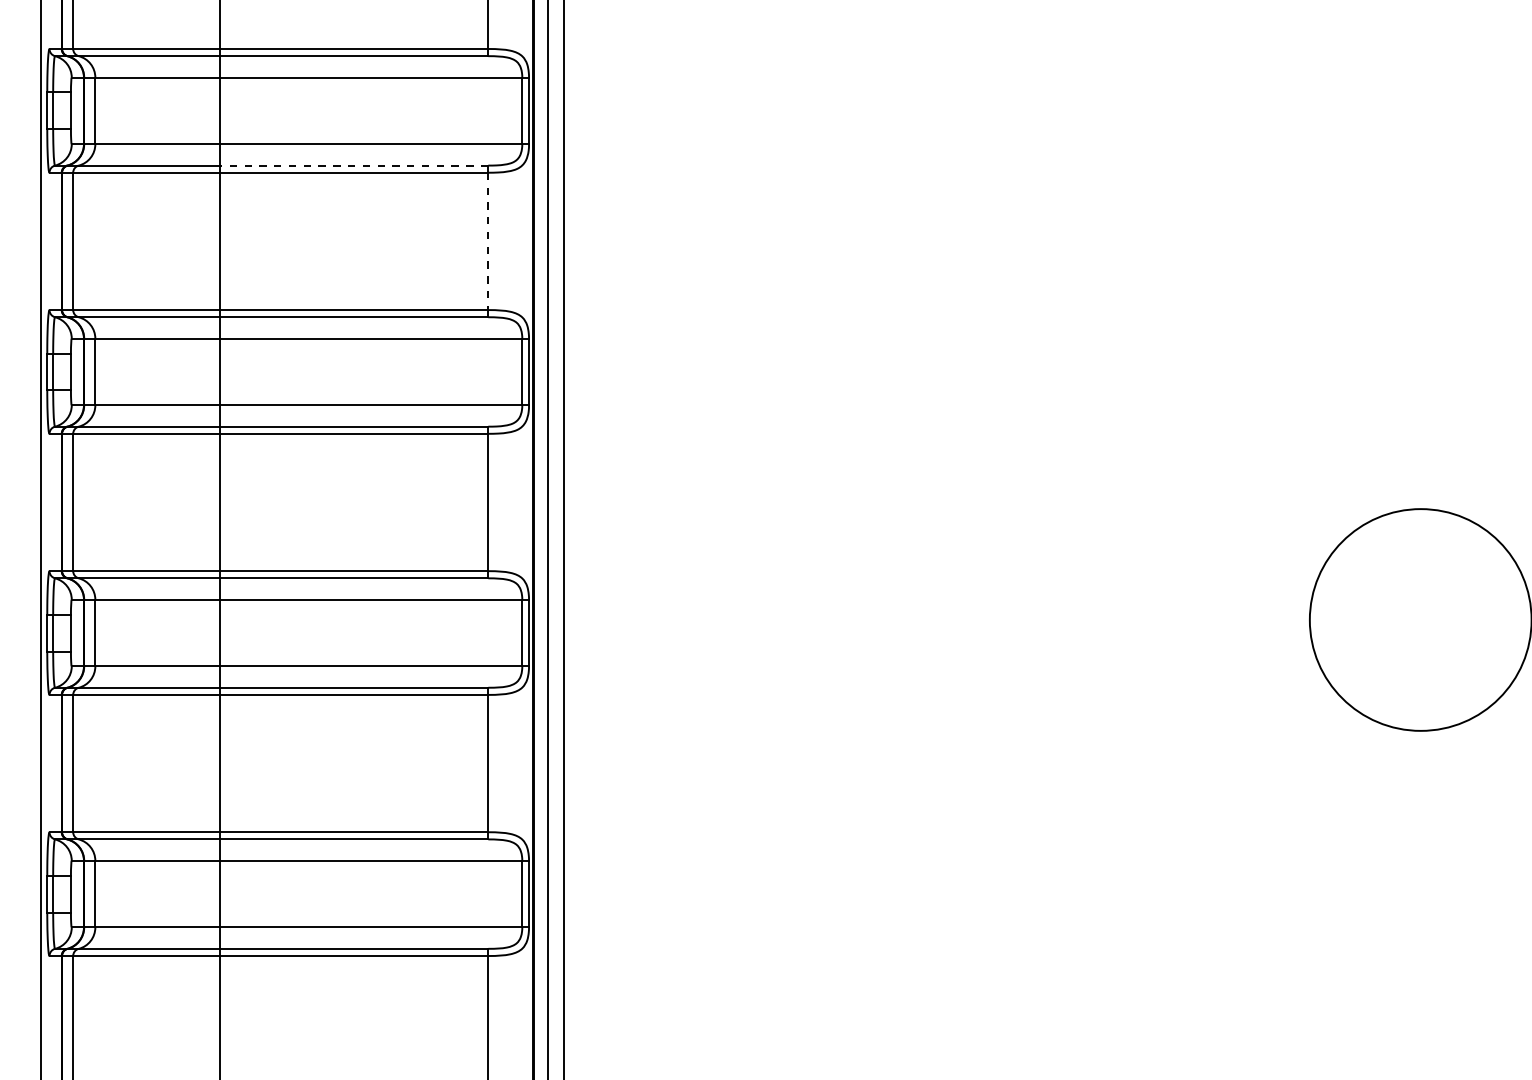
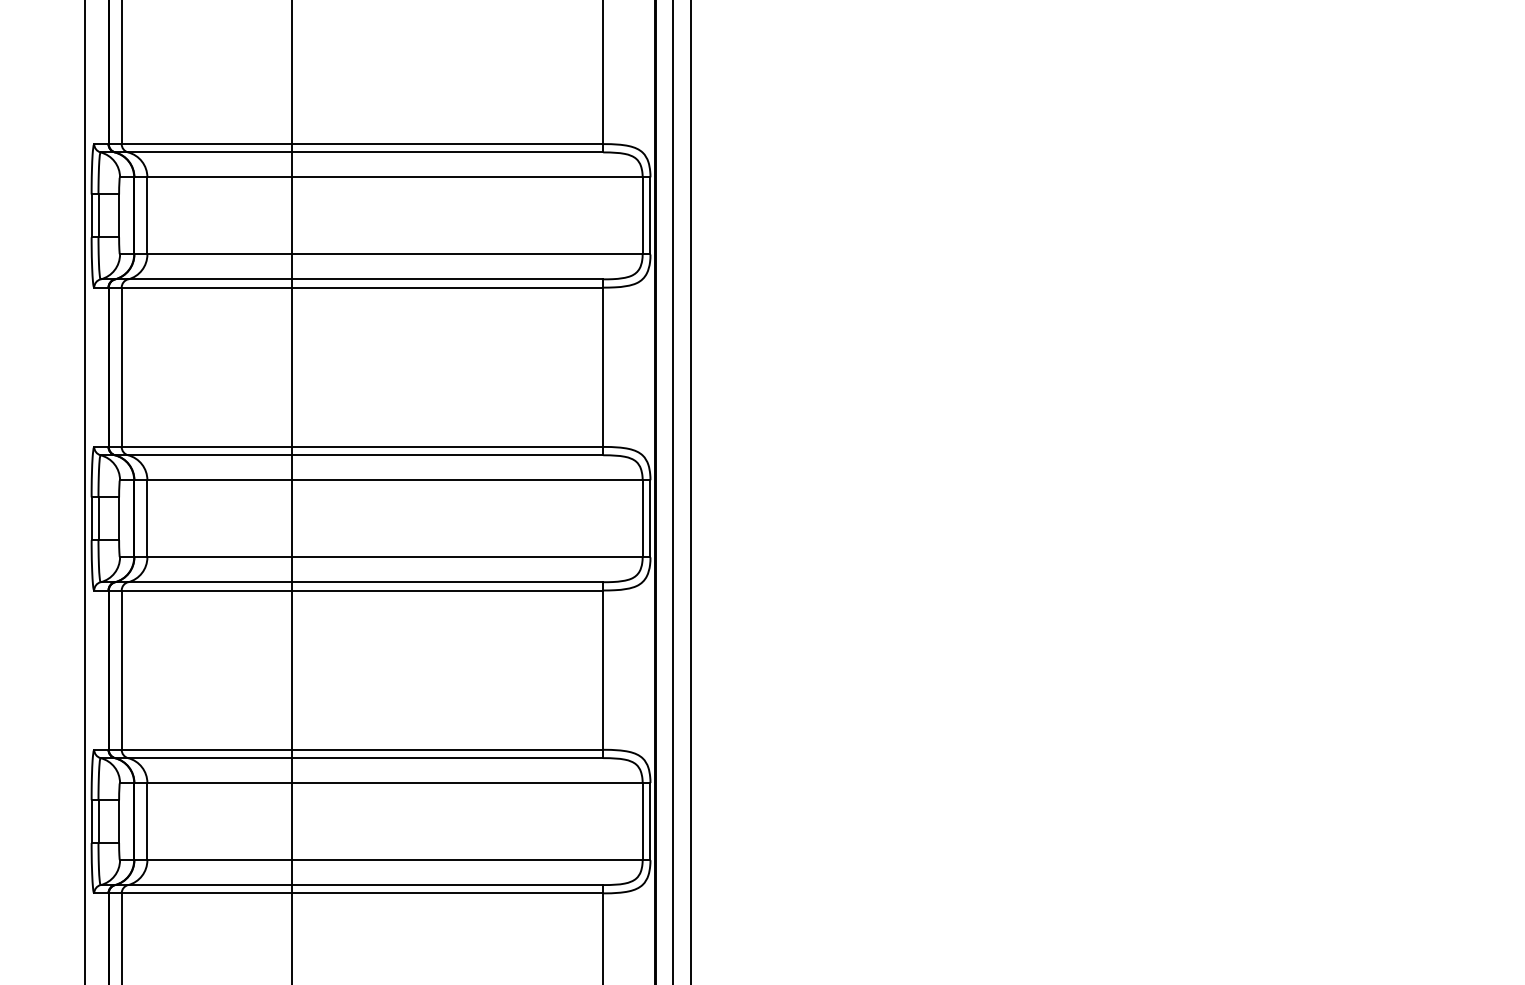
line: (353, 165) -> (446, 279), dashed -> solid
line: (488, 241) -> (603, 367), dashed -> solid

